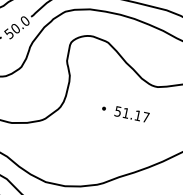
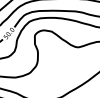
part: (125, 111) -> (66, 61), removed

